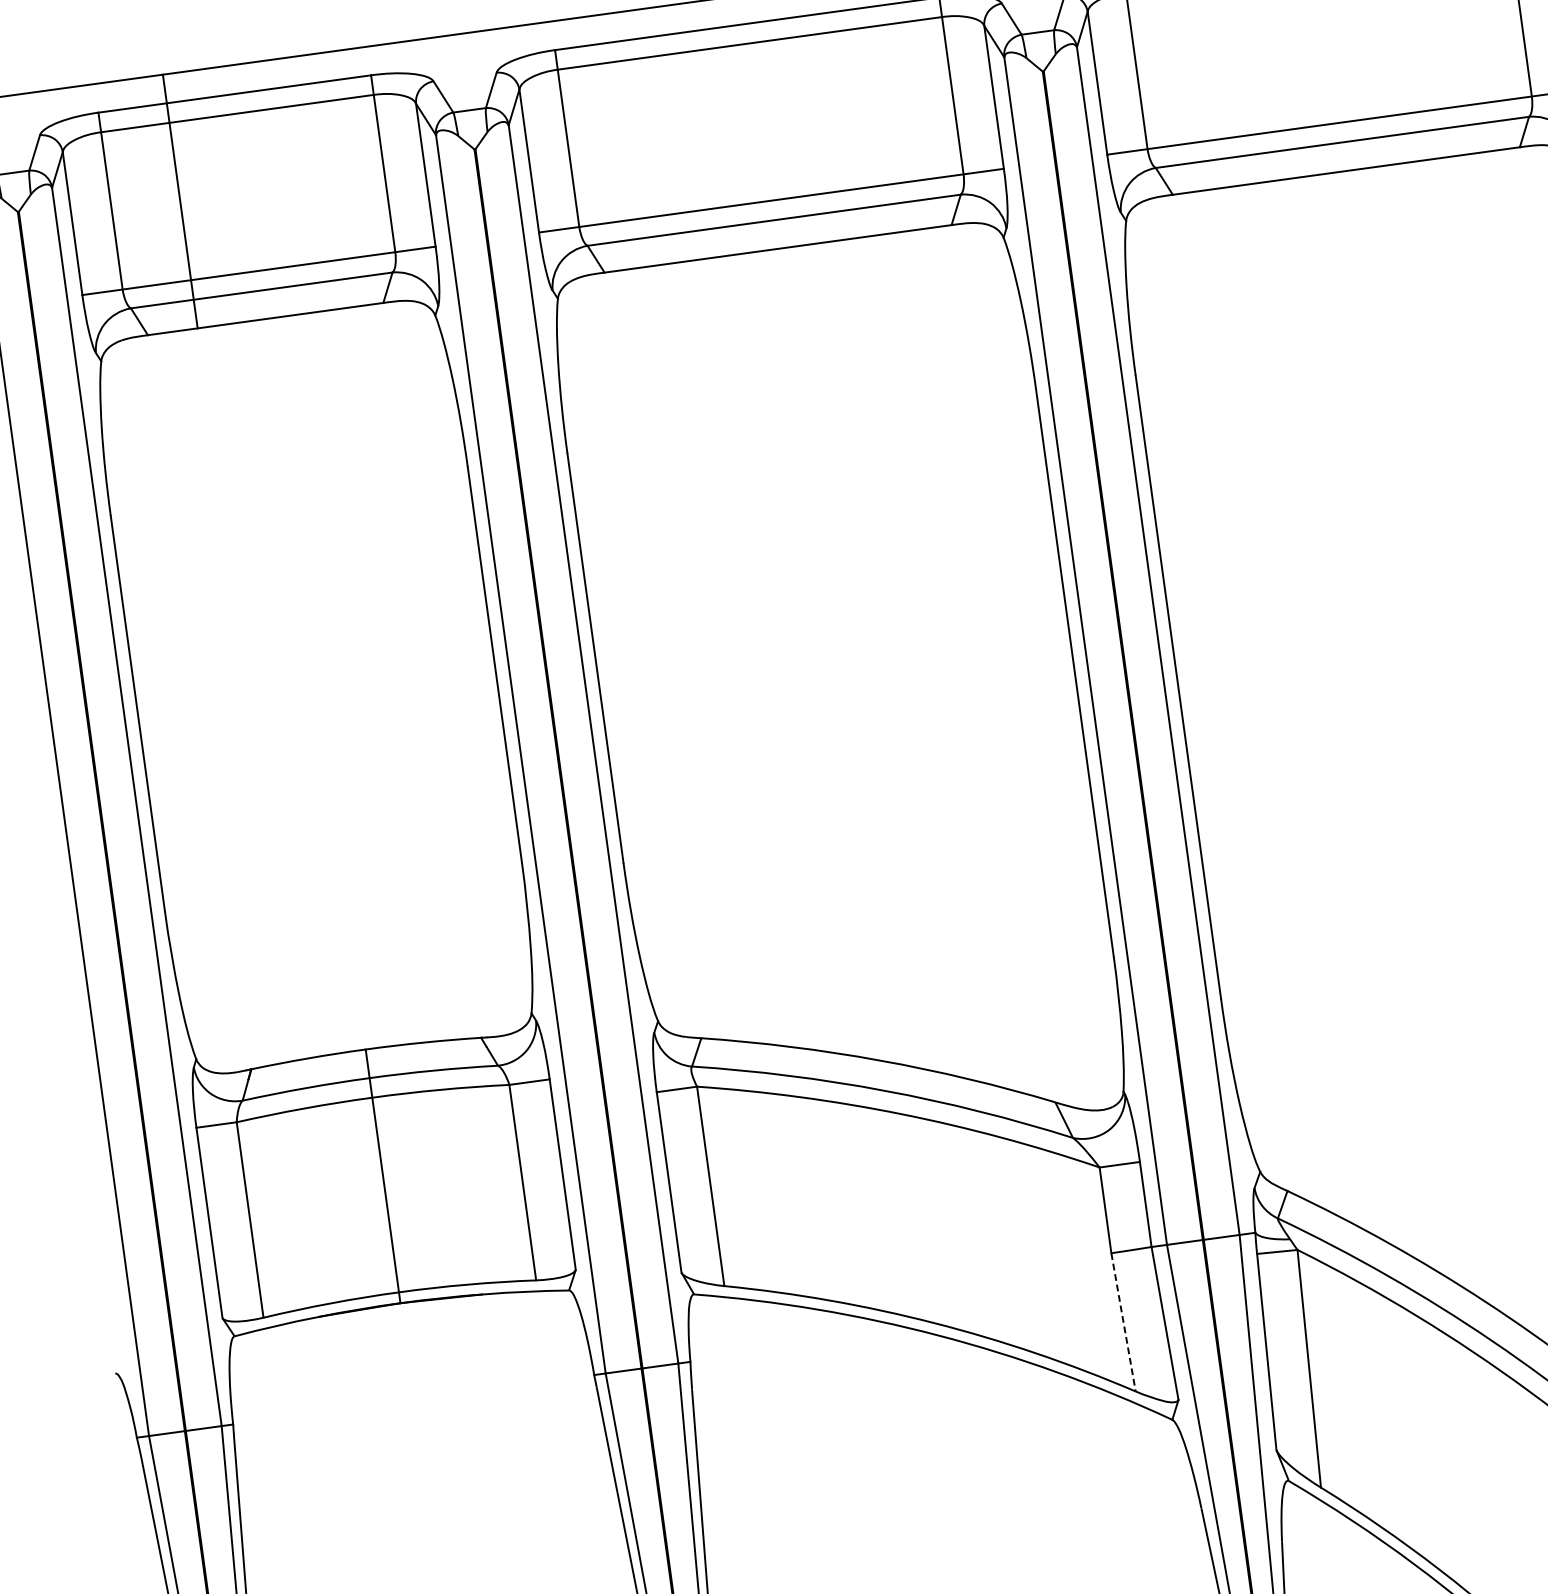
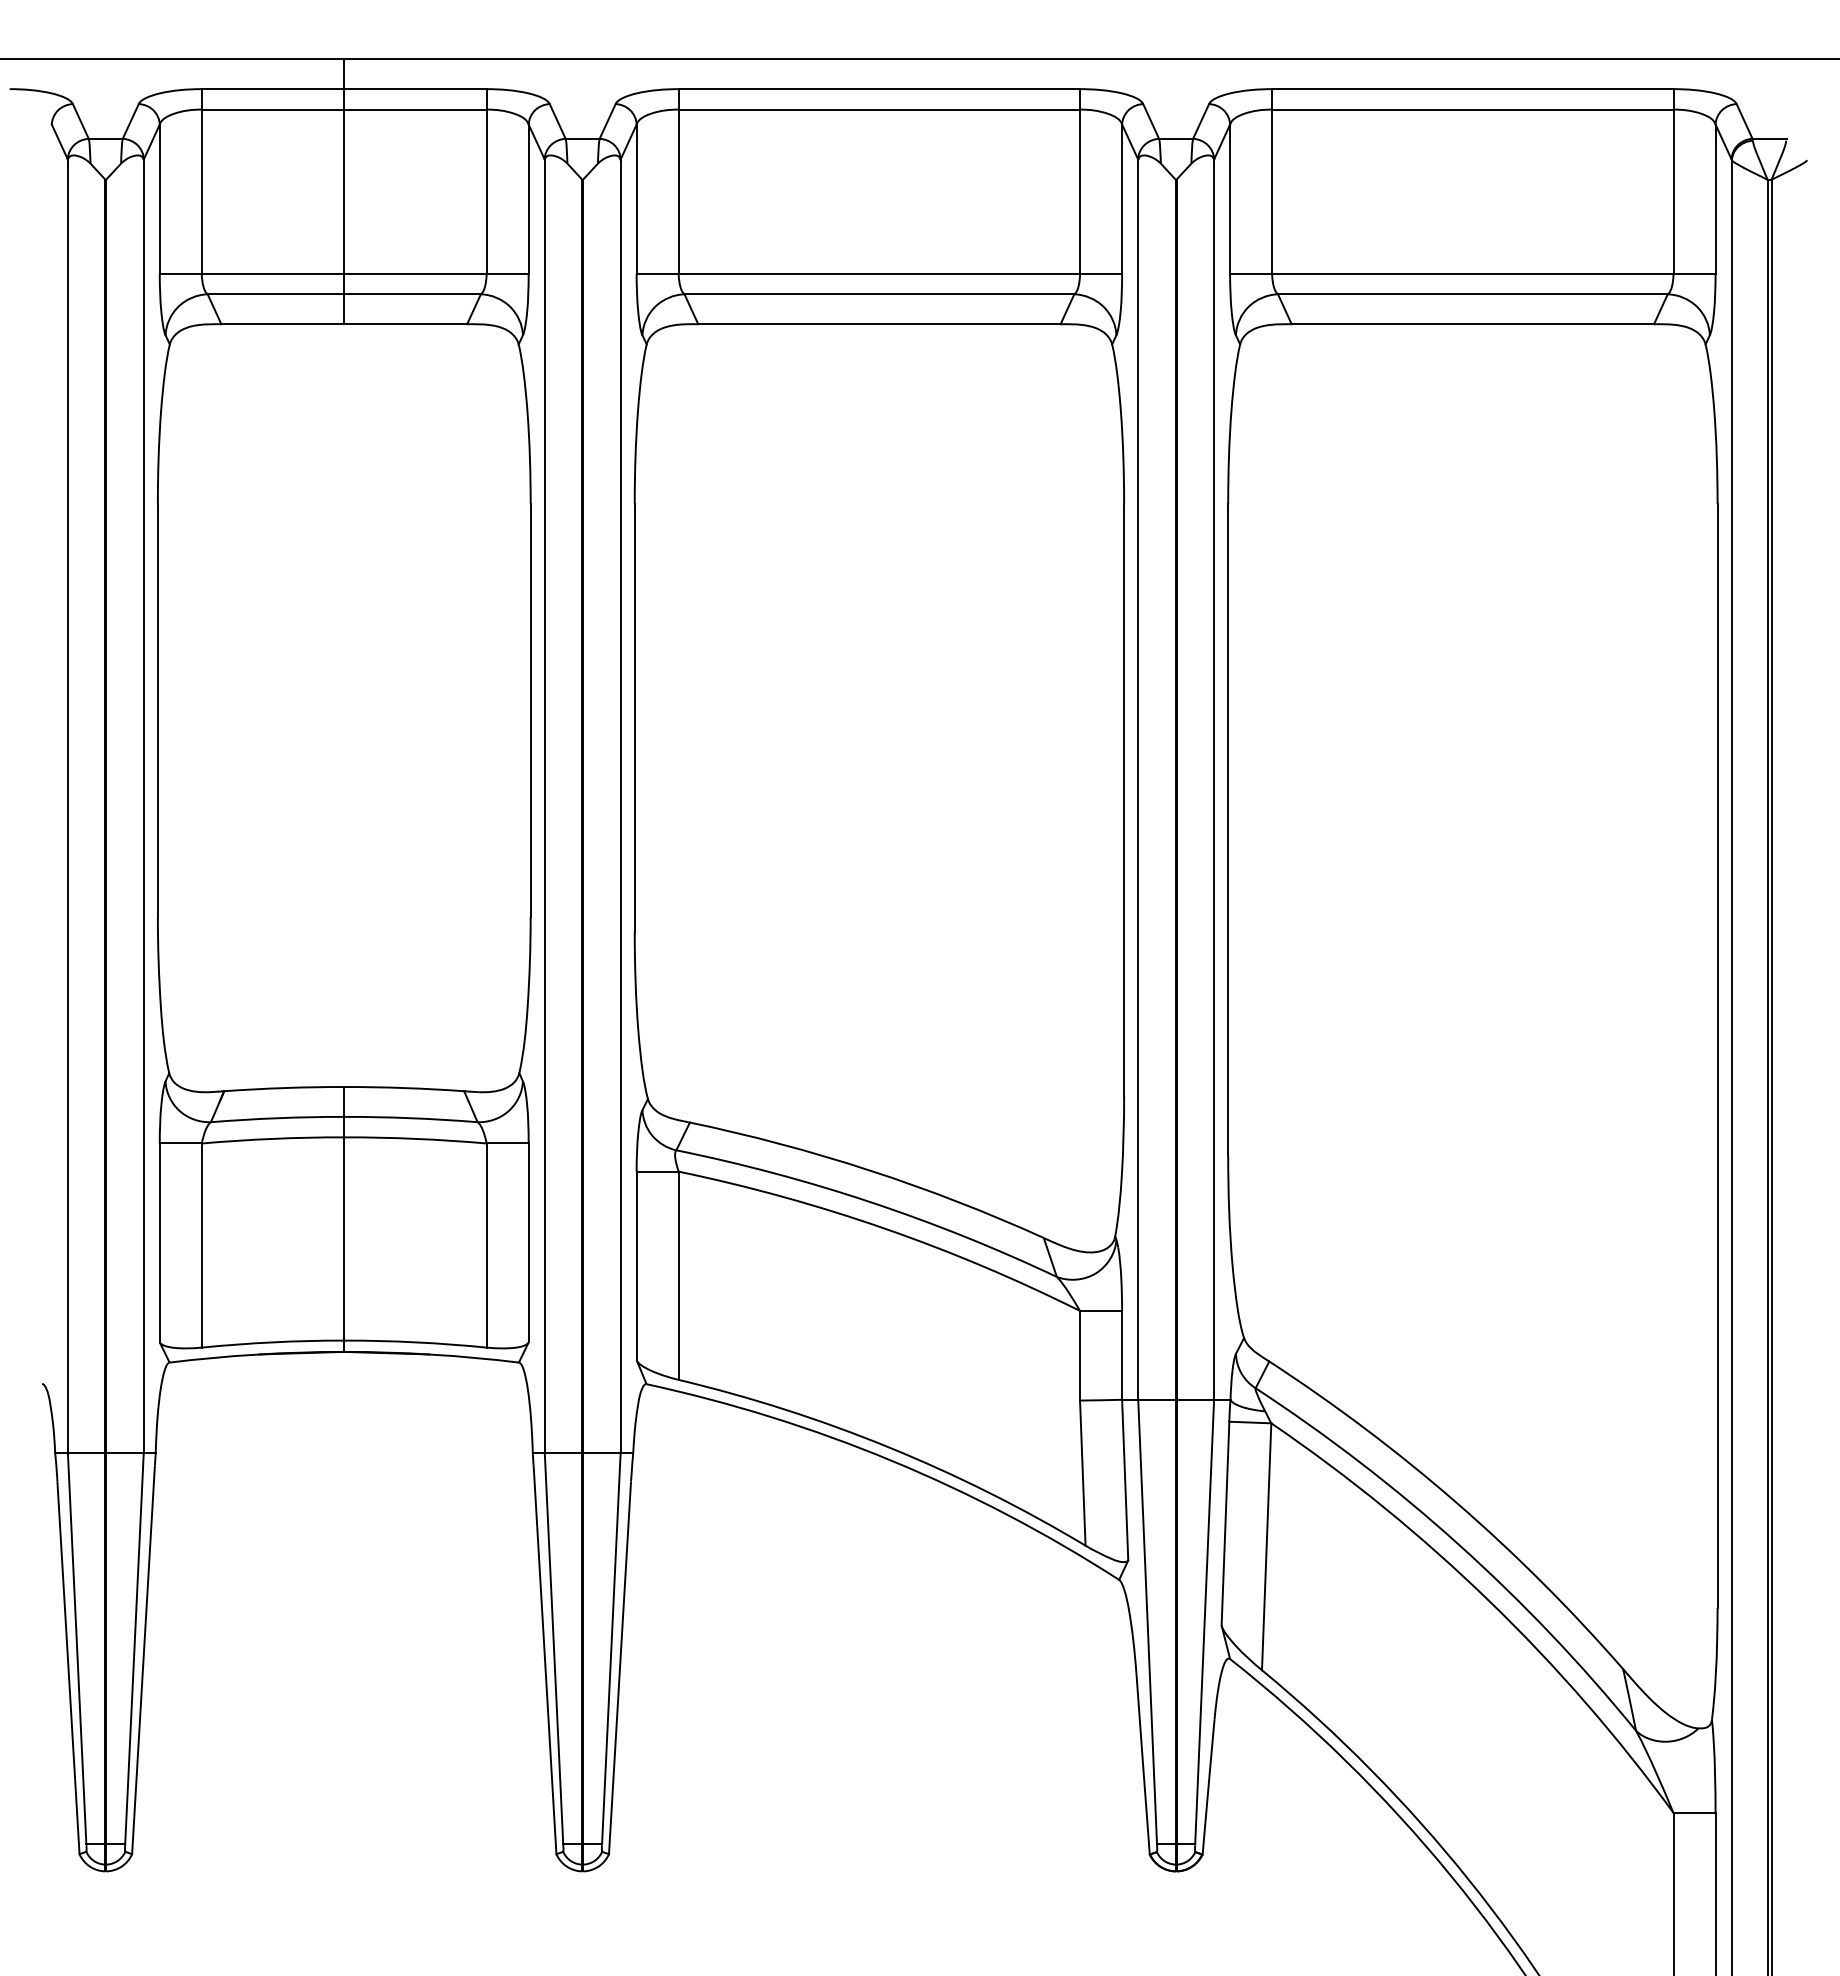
line: (180, 201) -> (344, 191), moved
line: (1123, 1322) -> (1082, 1473), dashed -> solid

